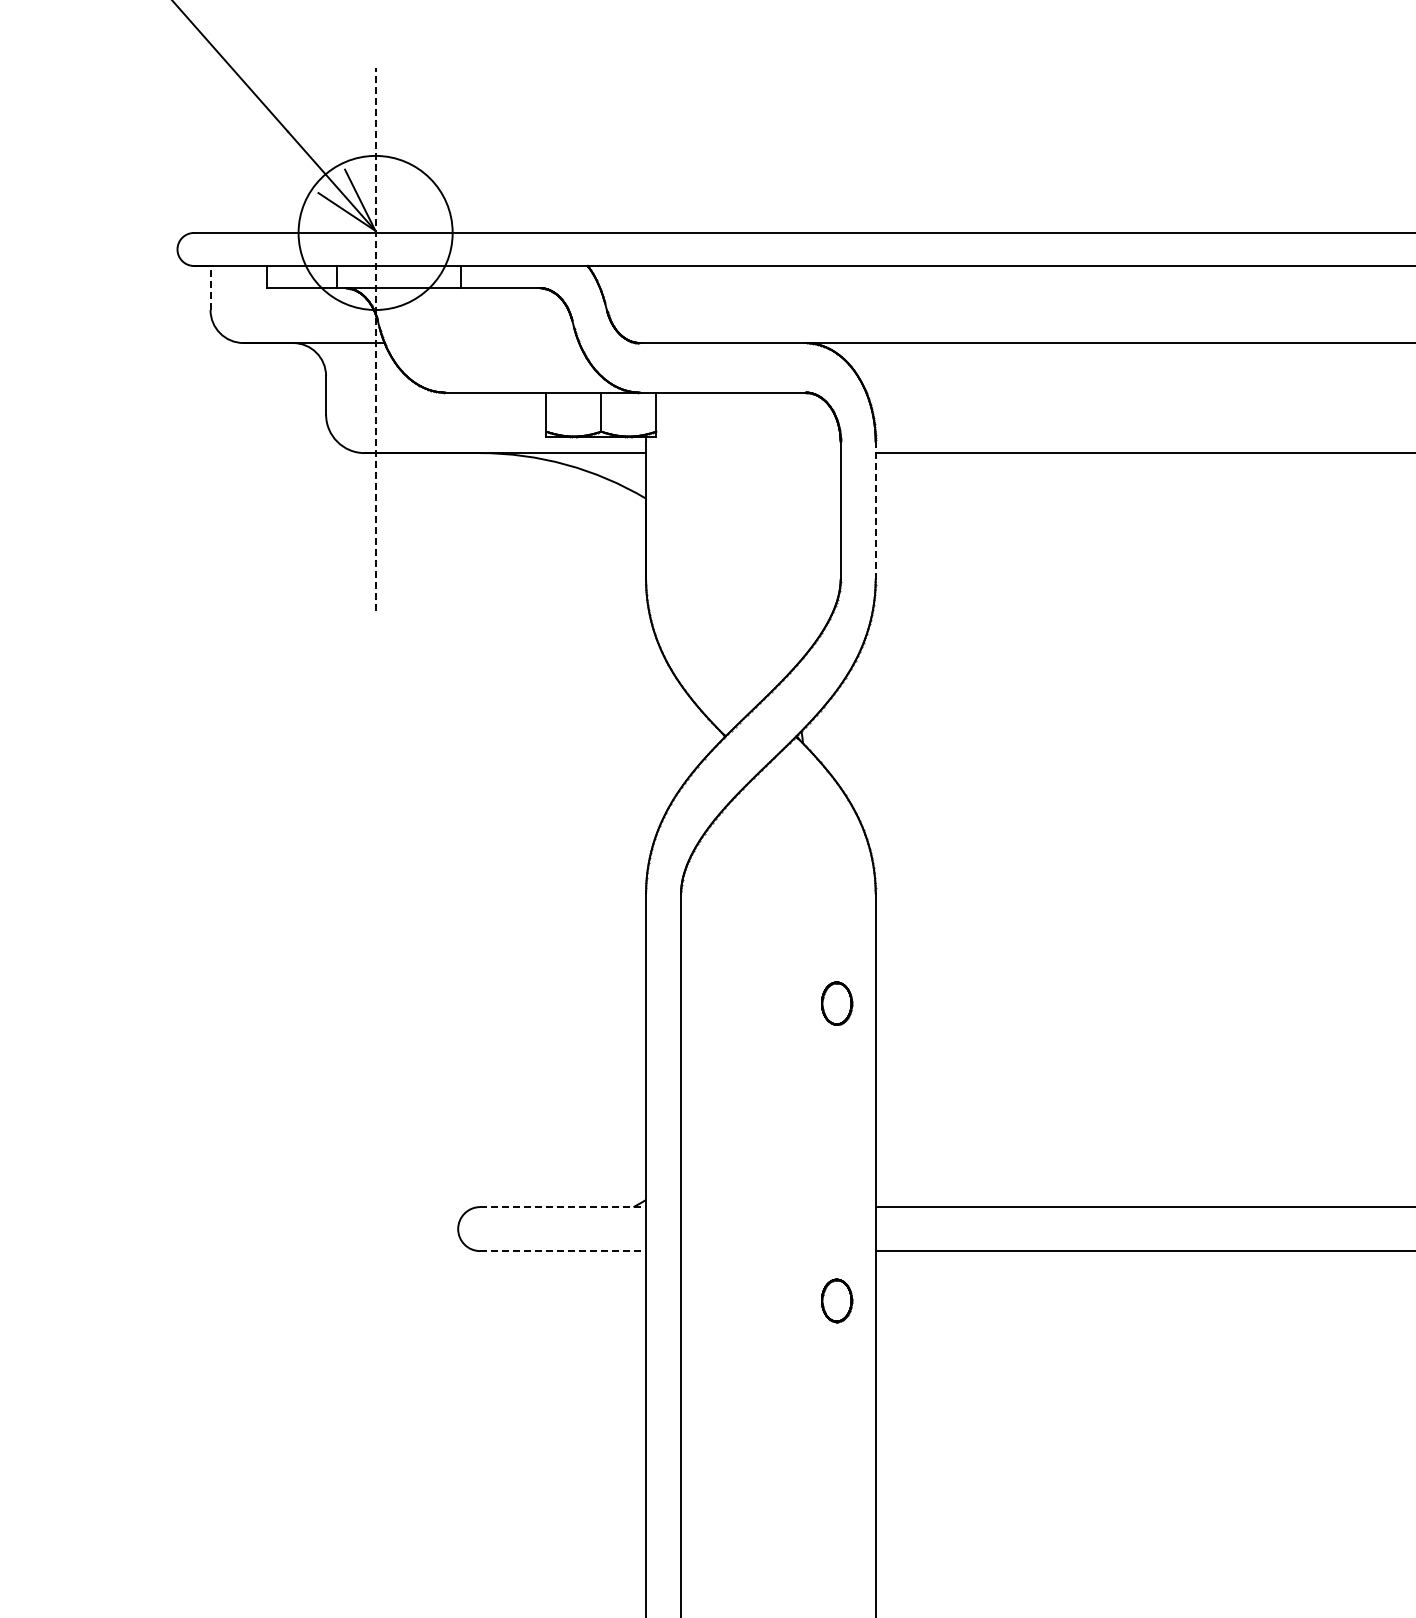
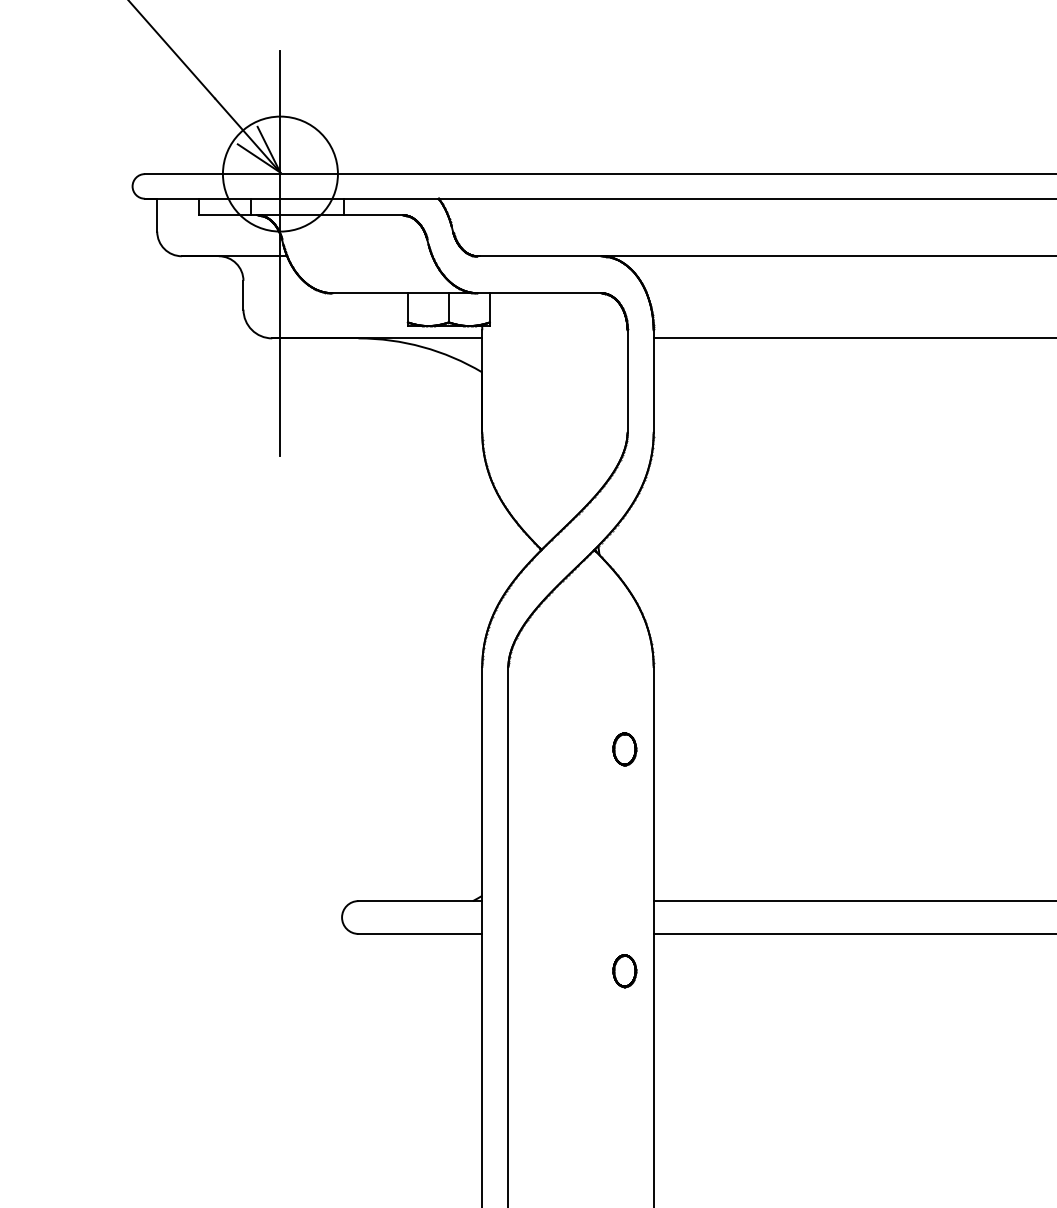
line: (210, 287) -> (157, 214), dashed -> solid
line: (375, 339) -> (280, 253), dashed -> solid
line: (875, 510) -> (653, 381), dashed -> solid
line: (563, 1207) -> (420, 901), dashed -> solid
line: (563, 1251) -> (420, 934), dashed -> solid

